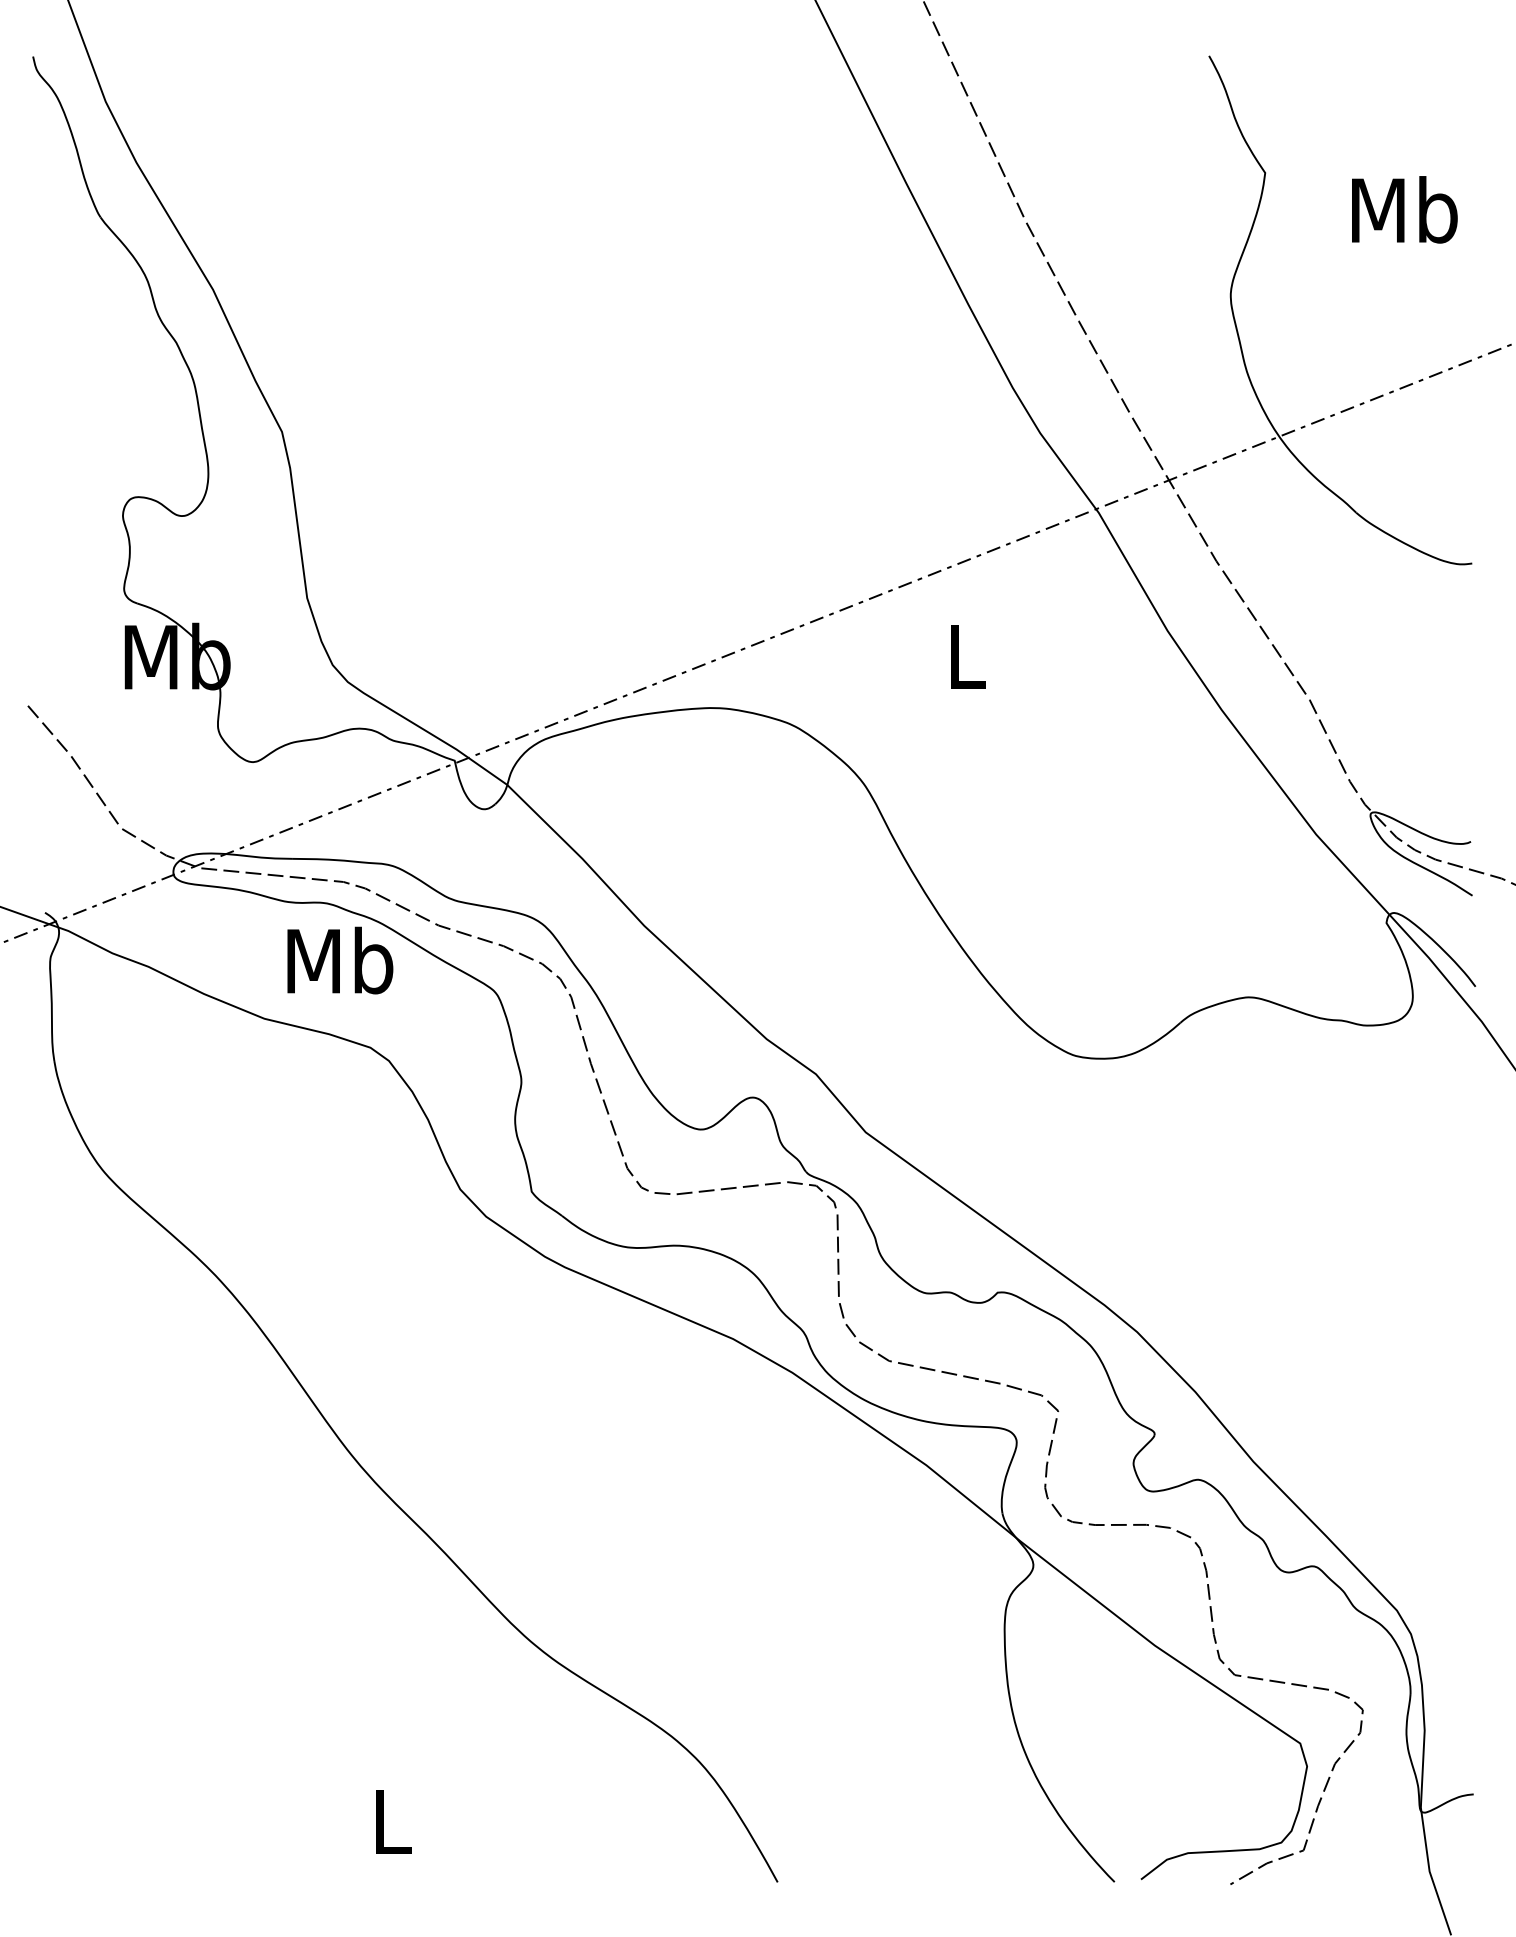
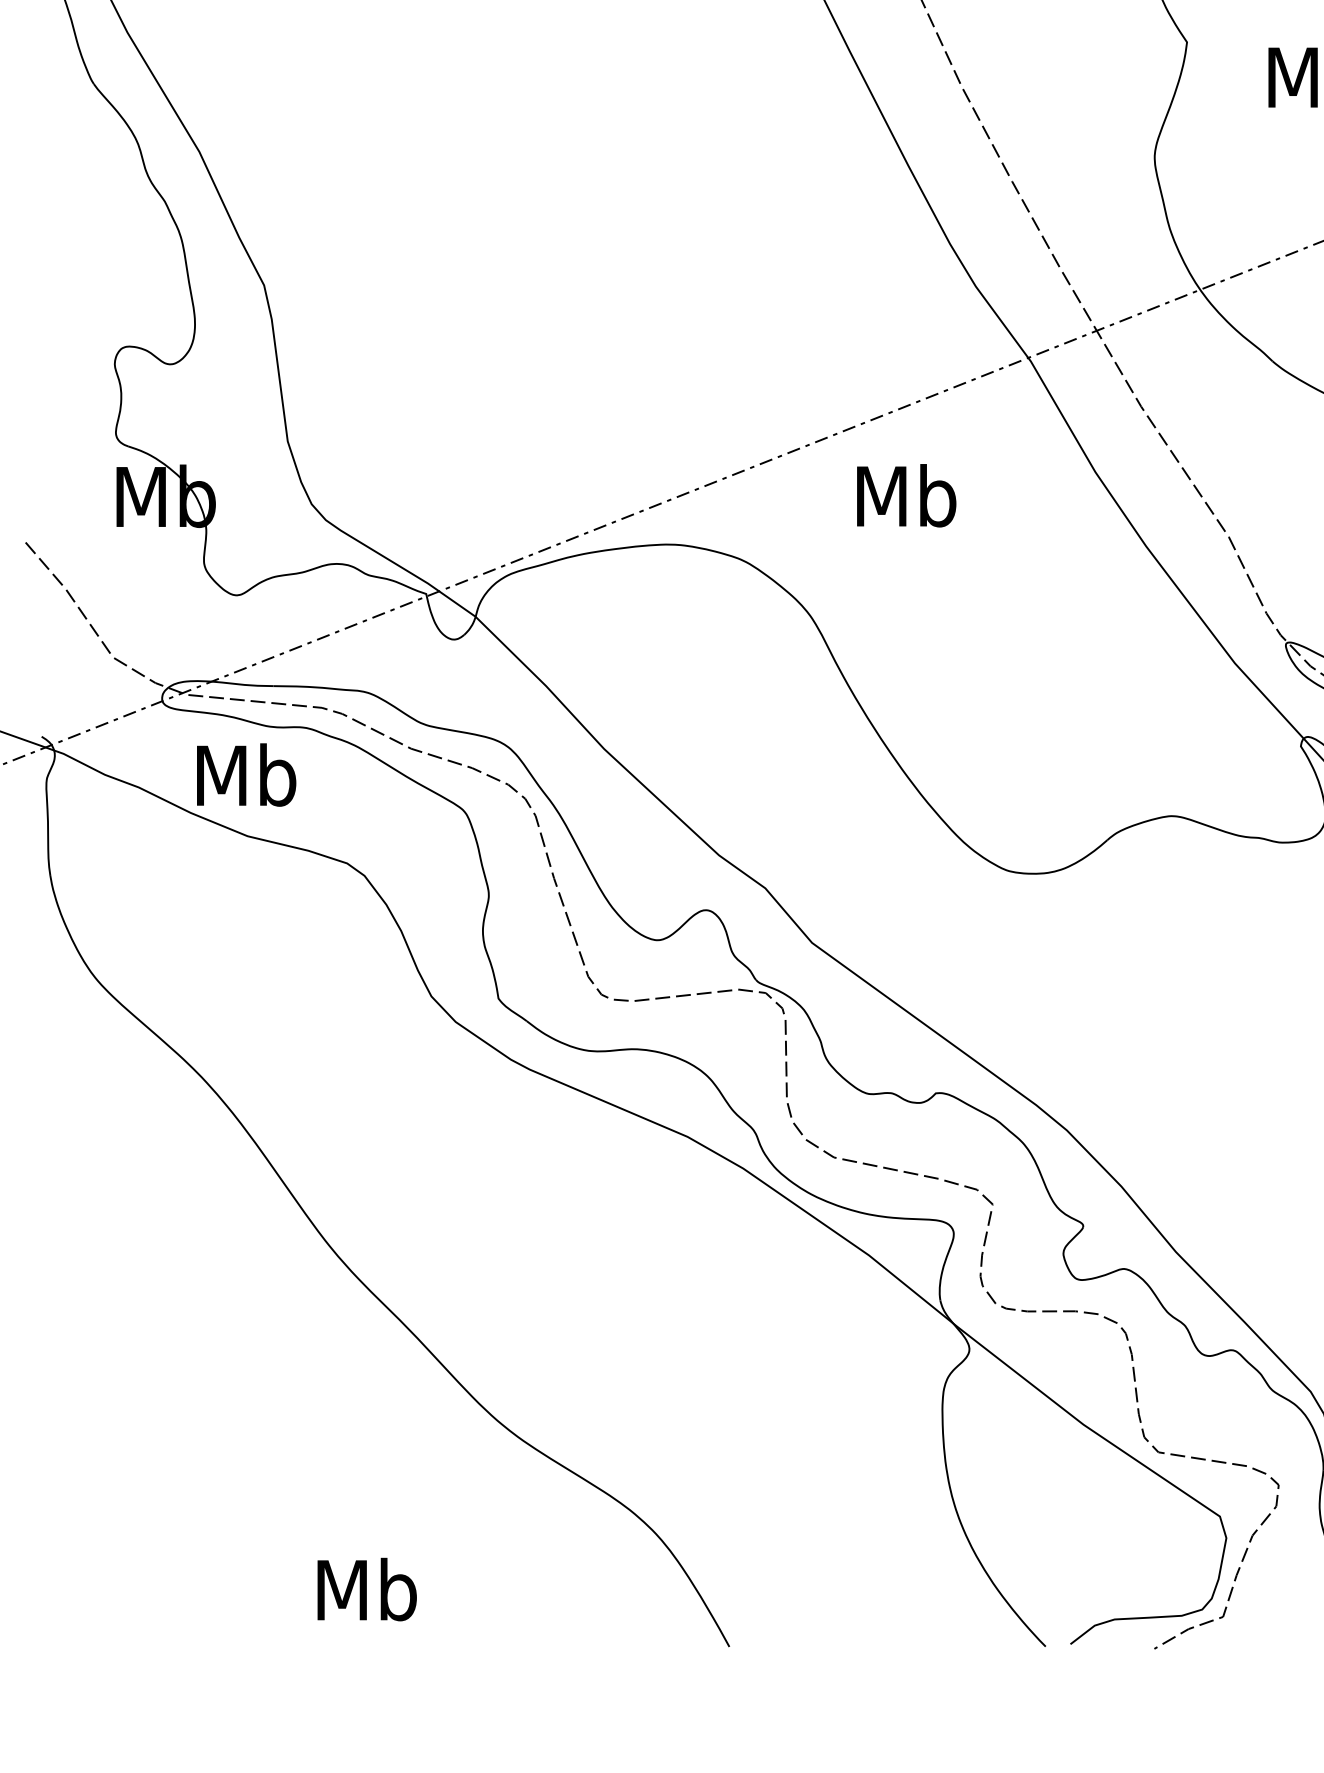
text: (966, 655) -> (906, 495), L -> Mb
text: (340, 960) -> (246, 774), moved
text: (391, 1821) -> (366, 1589), L -> Mb

